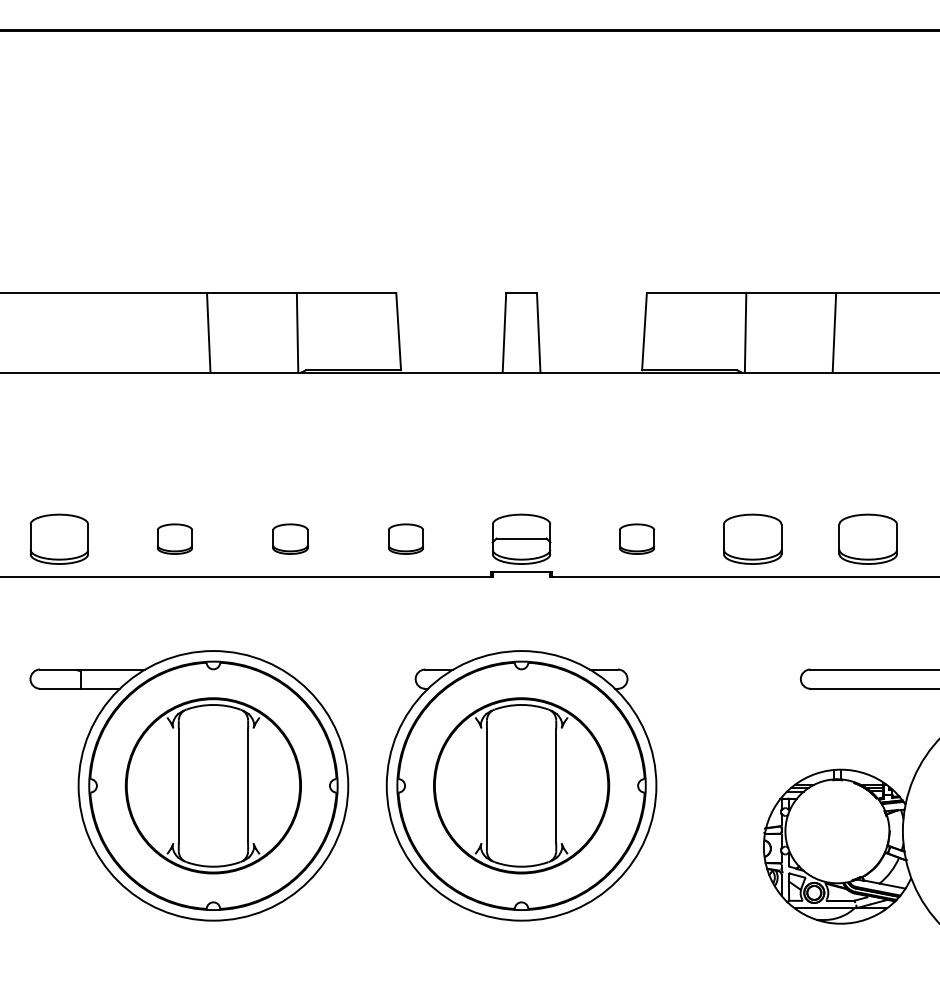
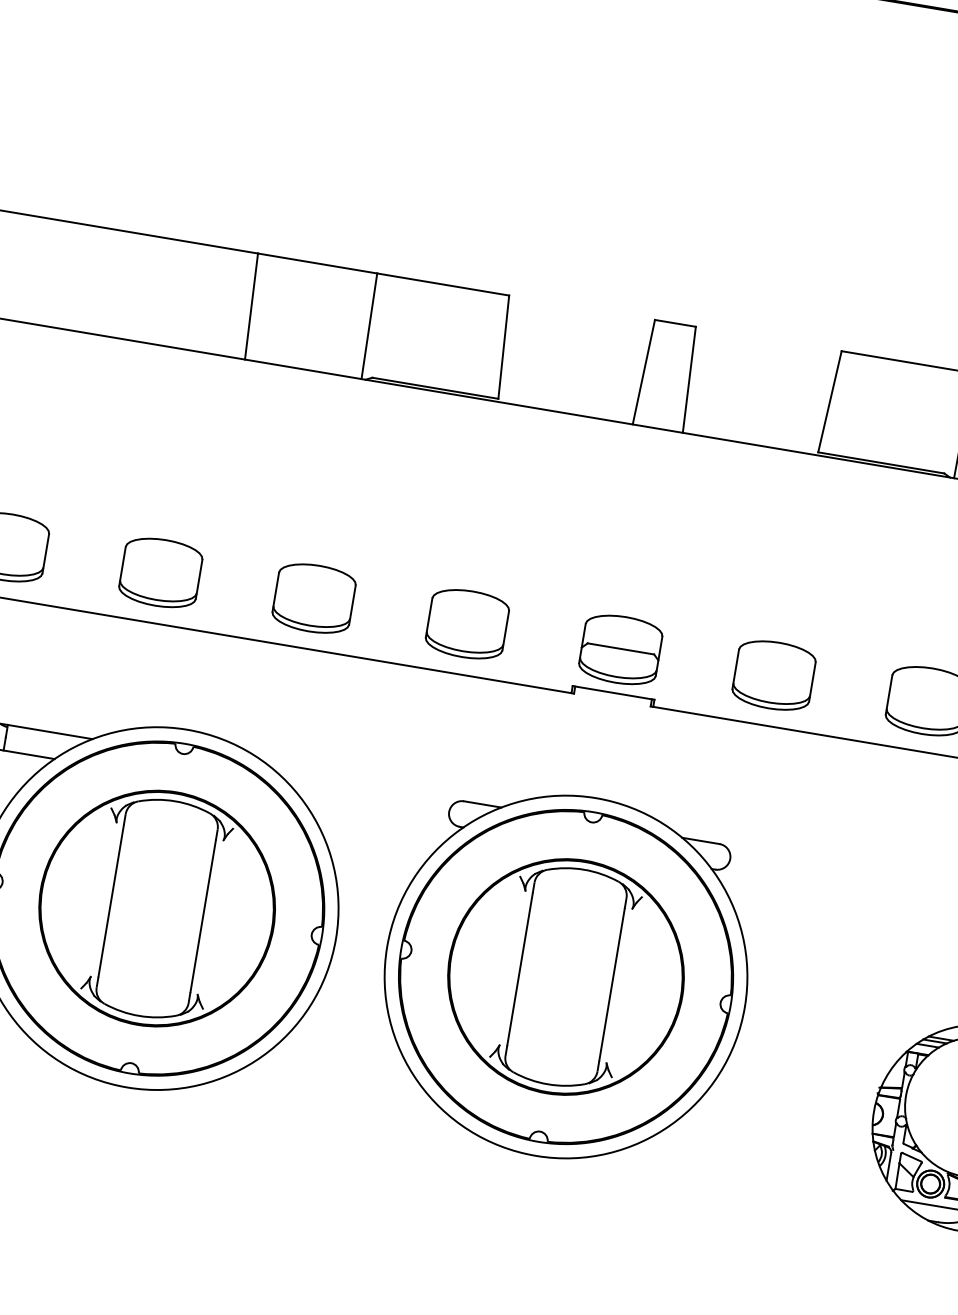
part: (174, 538) -> (160, 571), size x1.67
part: (290, 538) -> (314, 597), size x1.67
part: (405, 538) -> (466, 623), size x1.67
part: (636, 538) -> (773, 674), size x1.67

